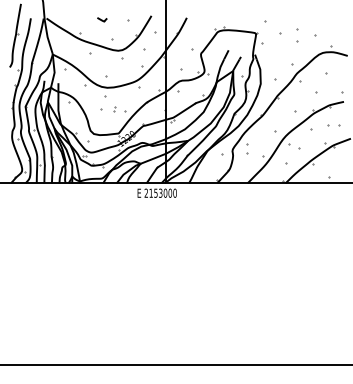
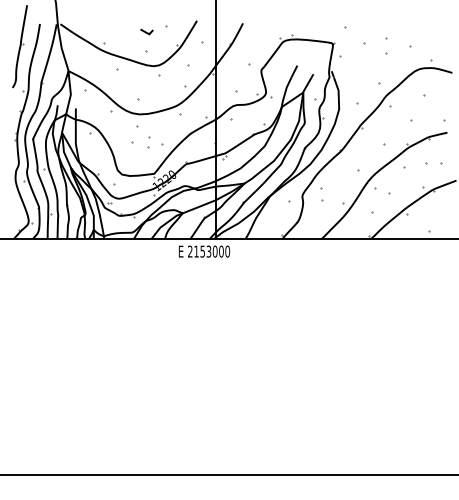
part: (101, 19) -> (146, 31), moved
part: (114, 109) -> (148, 142), size x1.6

